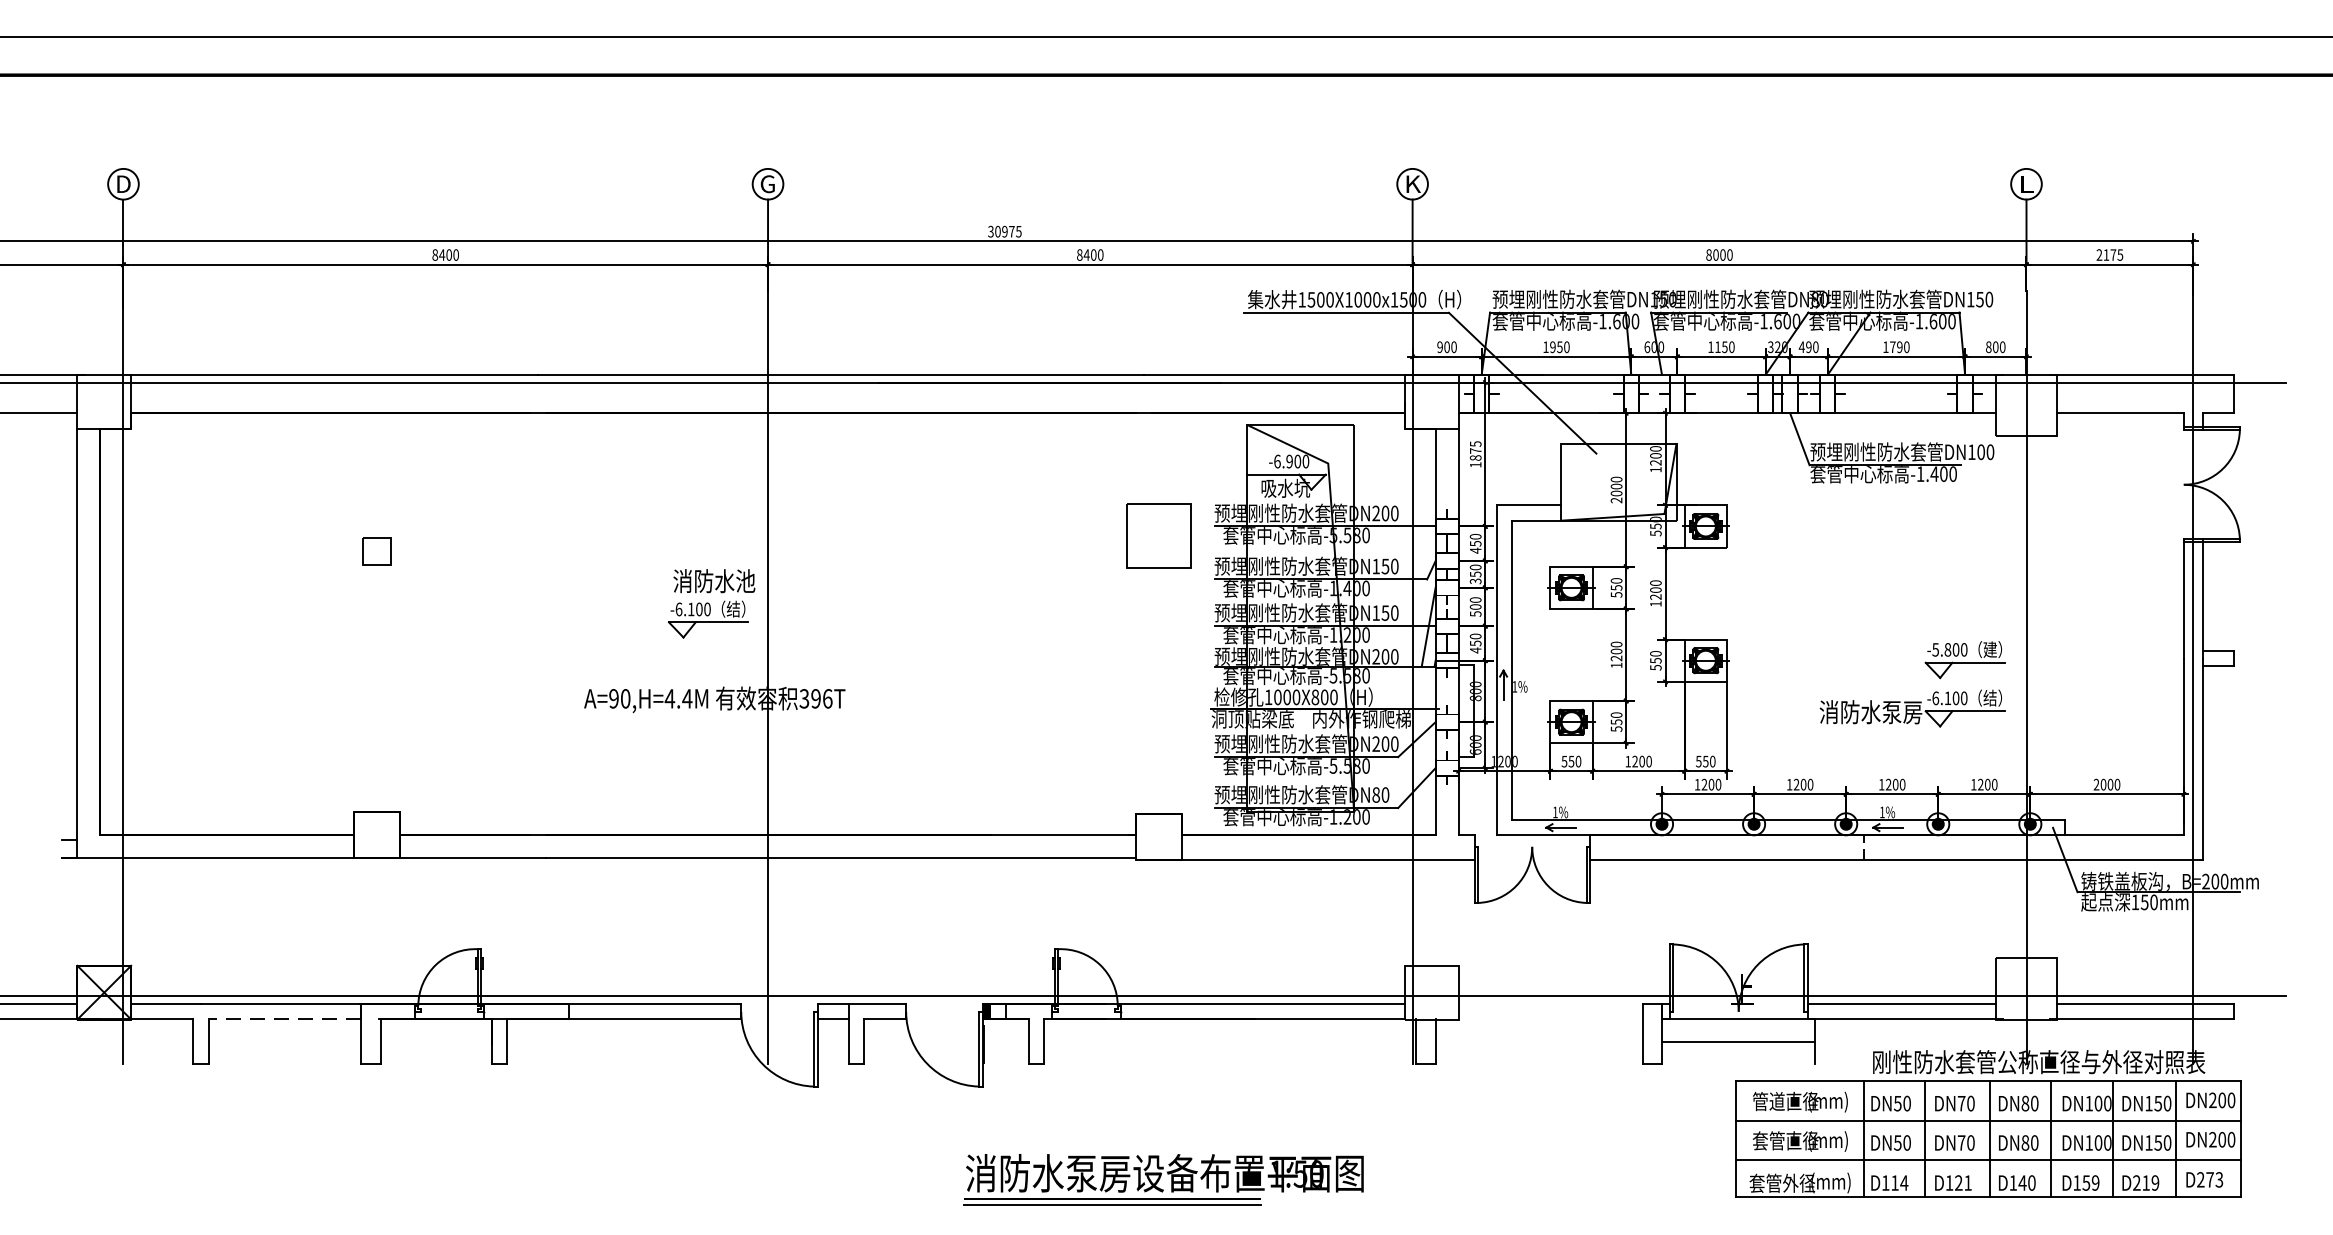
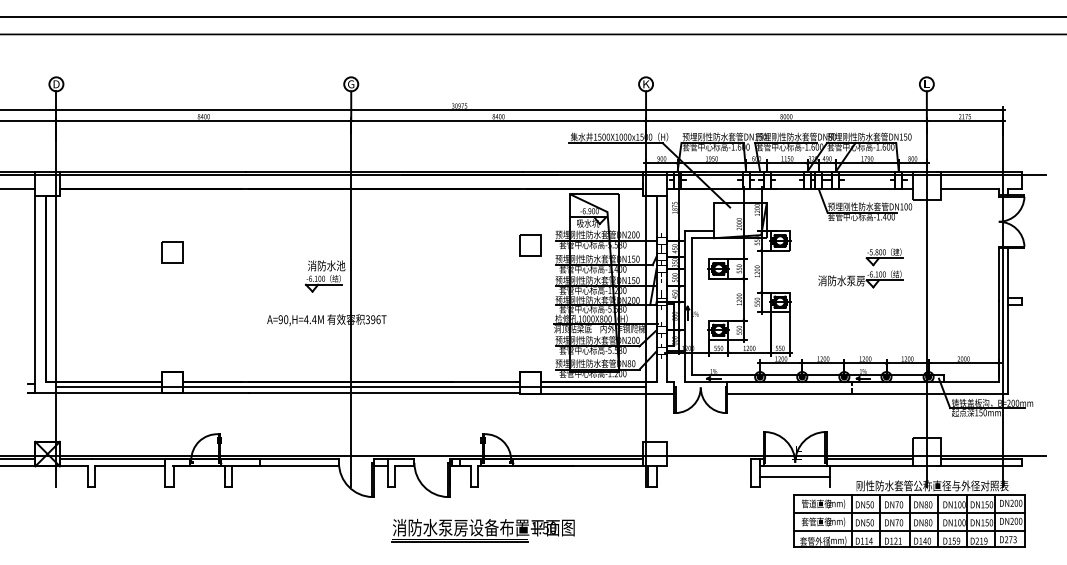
part: (1159, 536) -> (530, 245), size x0.71
part: (377, 551) -> (172, 252), size x1.67
part: (1912, 702) -> (860, 276), moved
line: (768, 847) -> (351, 387), added
line: (285, 1019) -> (130, 466), dashed -> solid
part: (1162, 1179) -> (482, 530), moved

